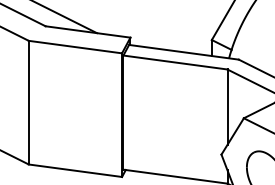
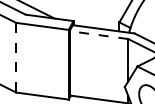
line: (174, 63) -> (98, 35), solid -> dashed
line: (29, 102) -> (16, 57), solid -> dashed

